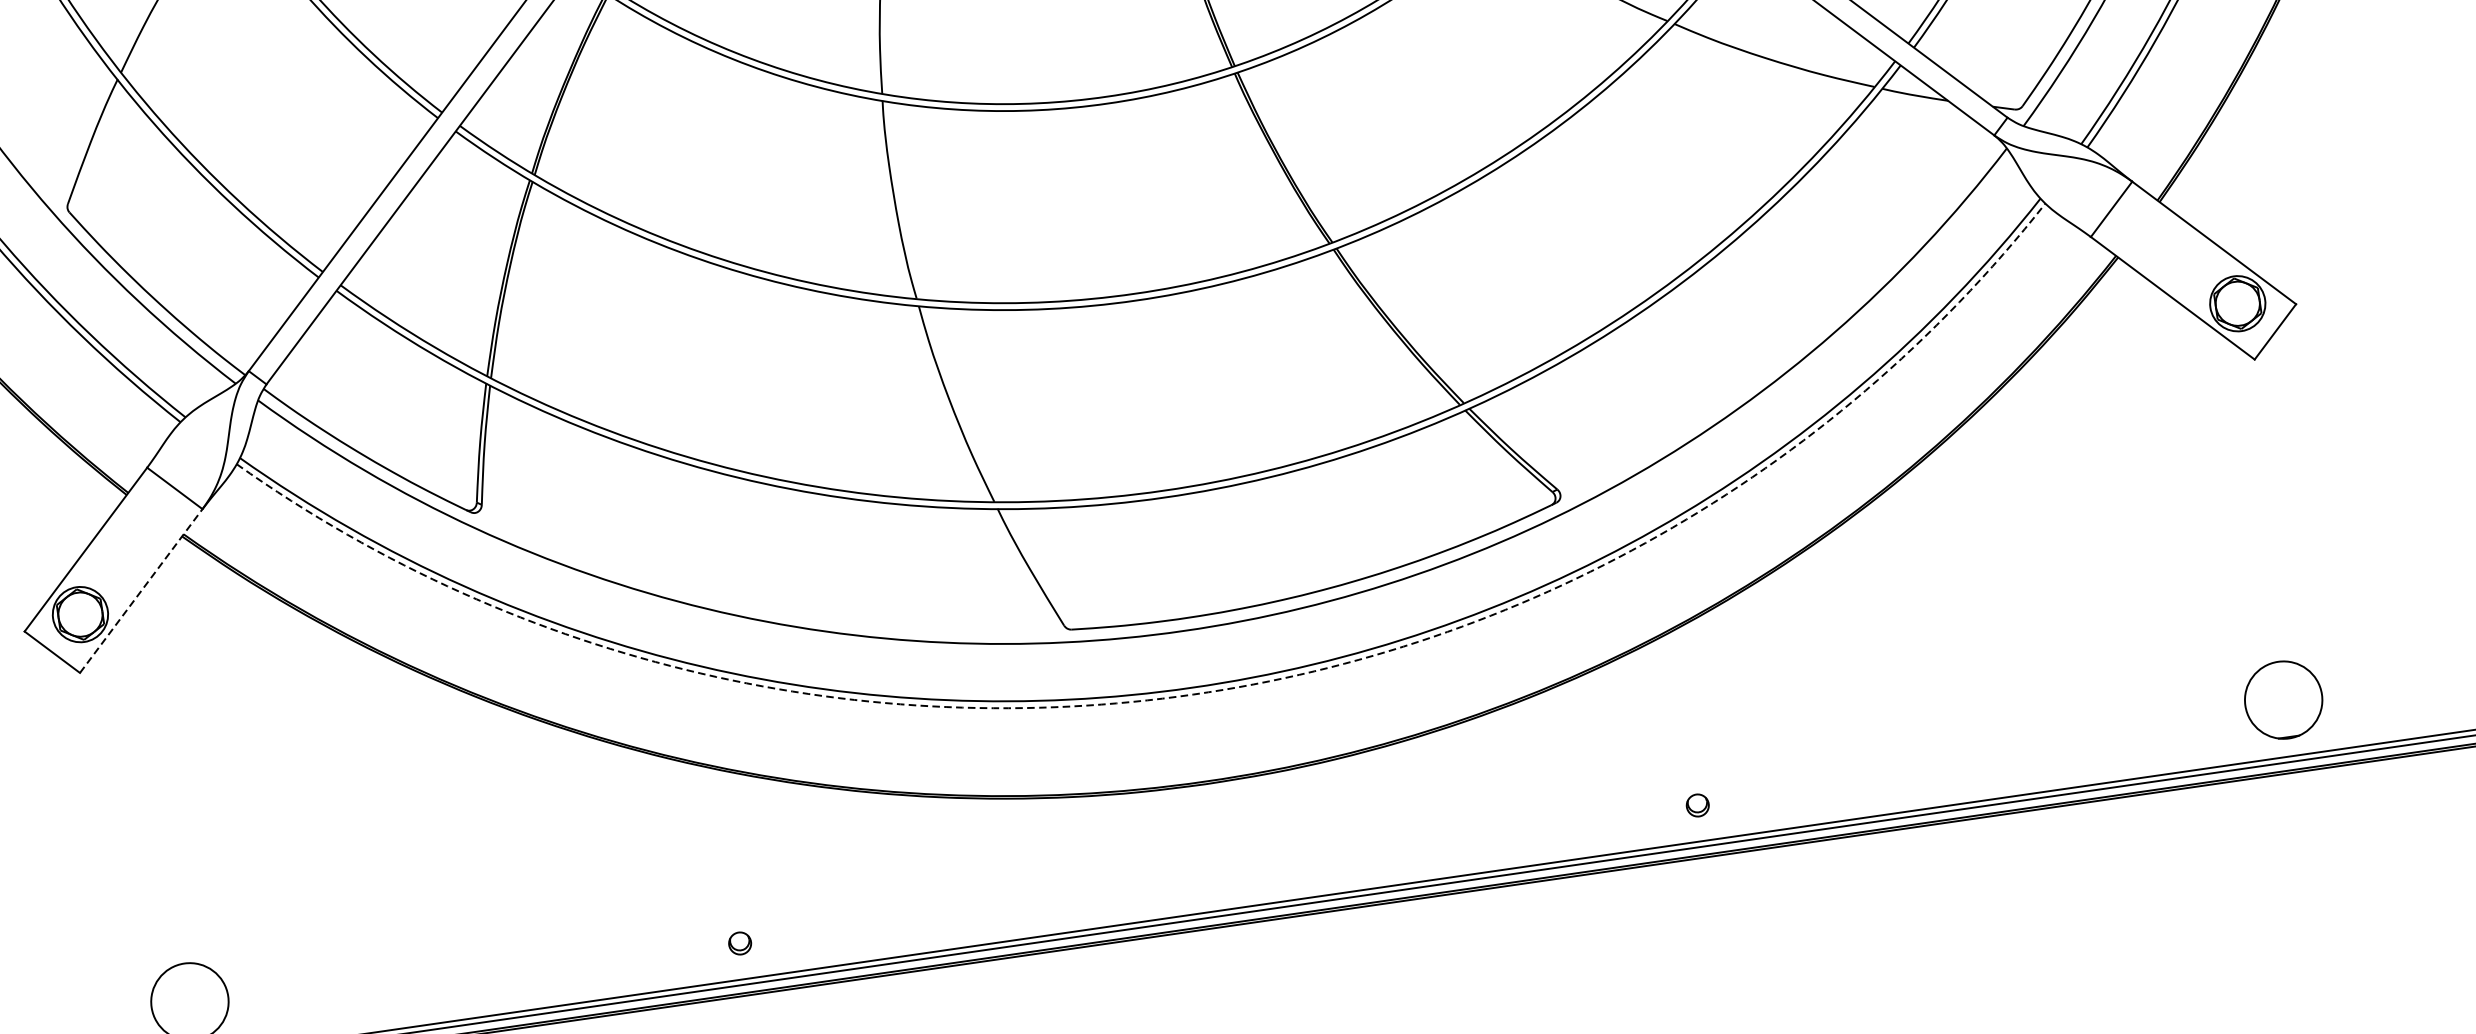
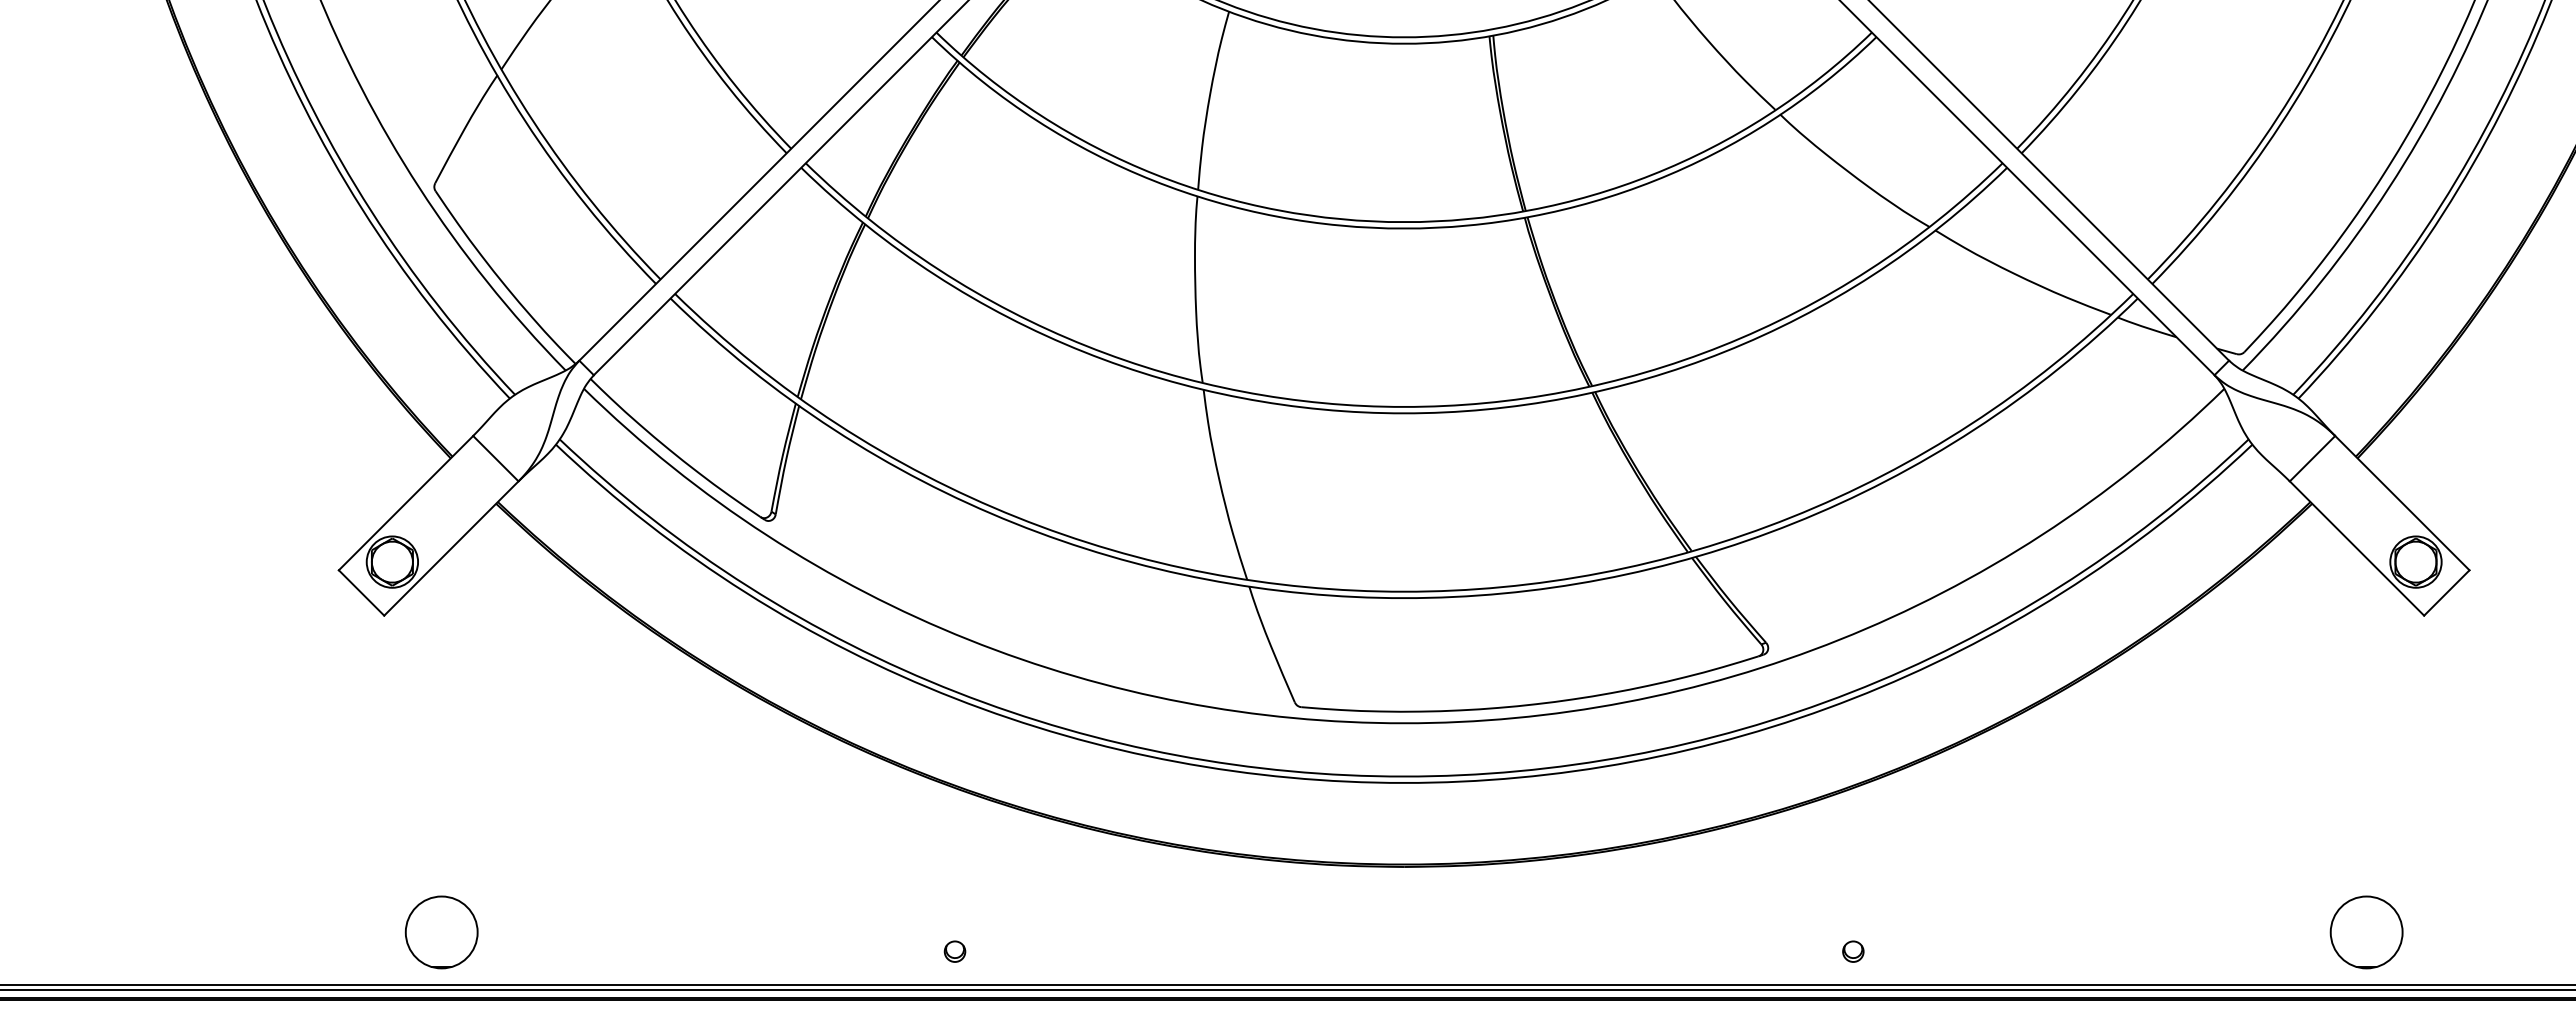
line: (141, 591) -> (451, 548), dashed -> solid
arc: (1193, 694) -> (1404, 782), dashed -> solid
part: (2283, 700) -> (2366, 932), moved

